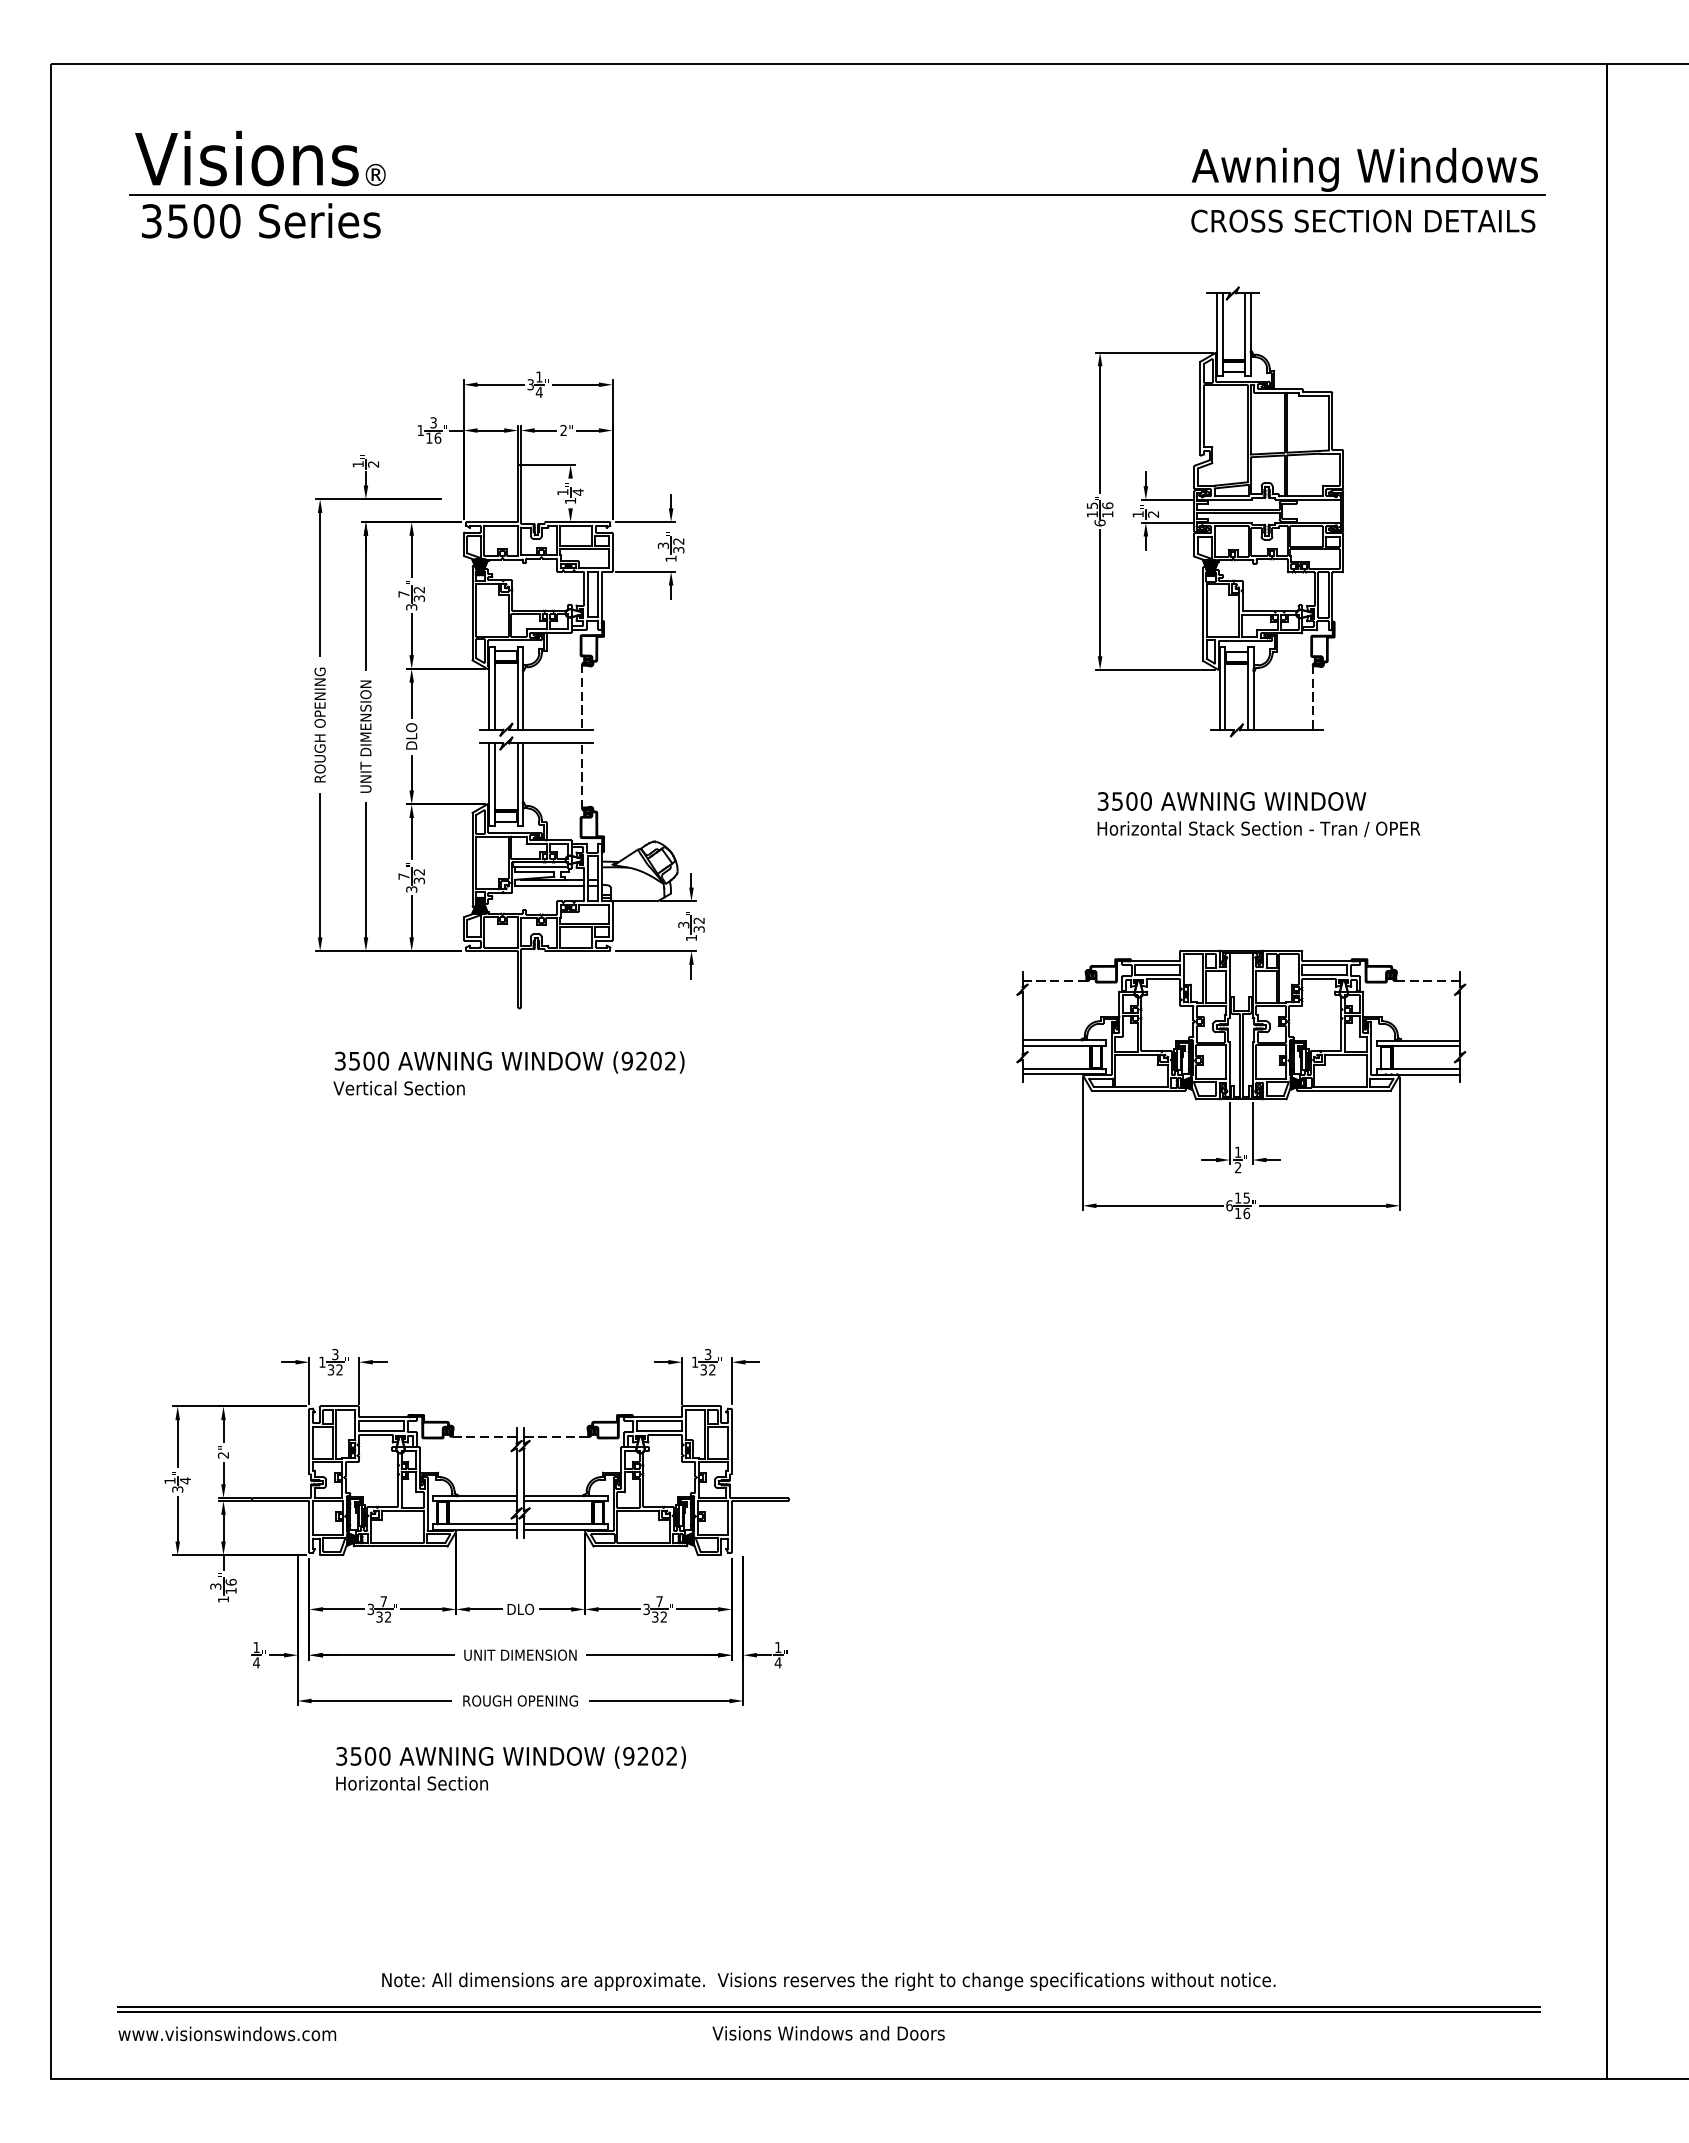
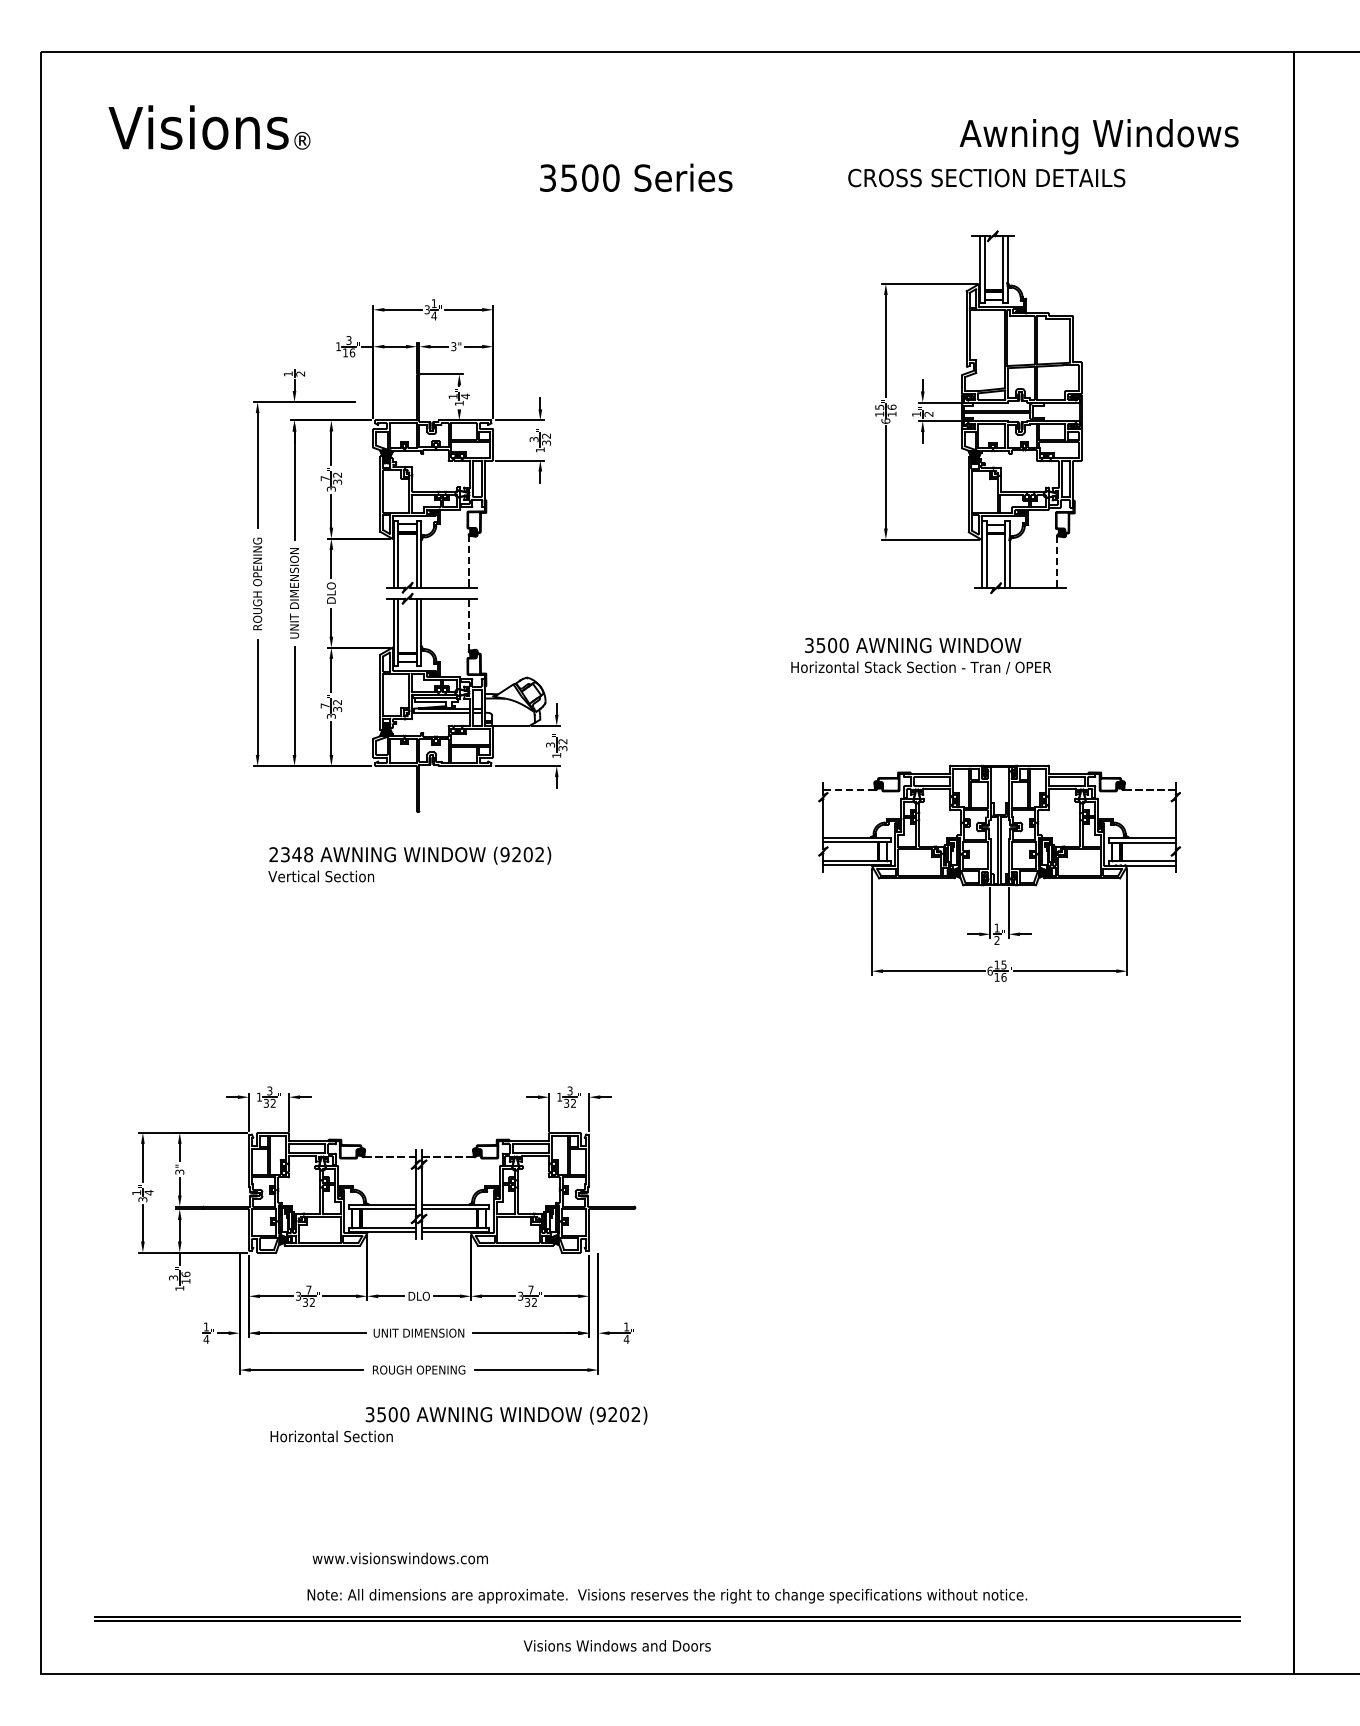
line: (836, 194) -> (673, 156), removed
text: (261, 220) -> (636, 177), moved
text: (1363, 220) -> (986, 177), moved
text: (563, 430) -> (453, 346), 2" -> 3"
text: (1231, 801) -> (912, 645), moved
text: (1258, 829) -> (920, 668), moved
text: (362, 1060) -> (291, 854), 3500 -> 2348
text: (223, 1455) -> (179, 1172), 2" -> 3"
text: (510, 1757) -> (506, 1415), moved
text: (227, 2033) -> (400, 1558), moved
text: (828, 2033) -> (617, 1645), moved

